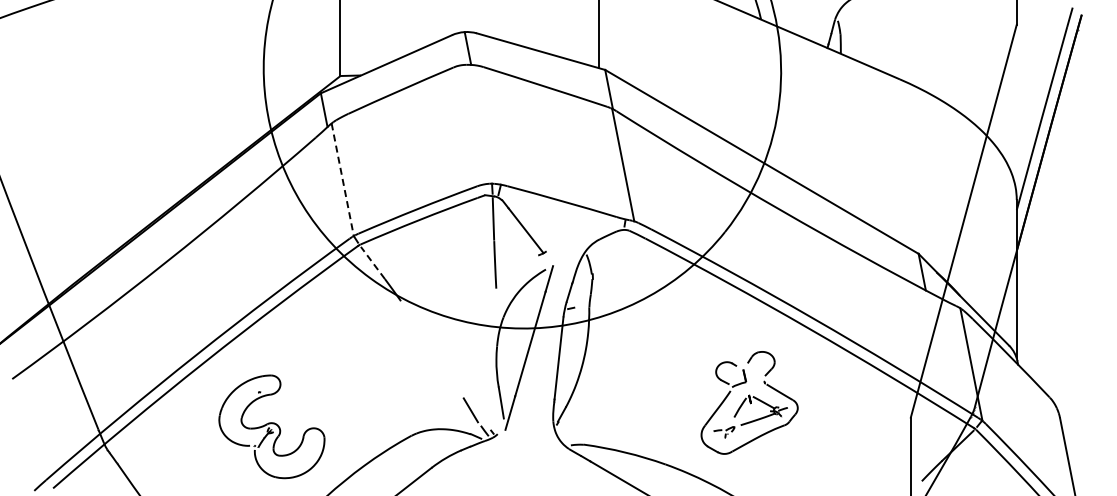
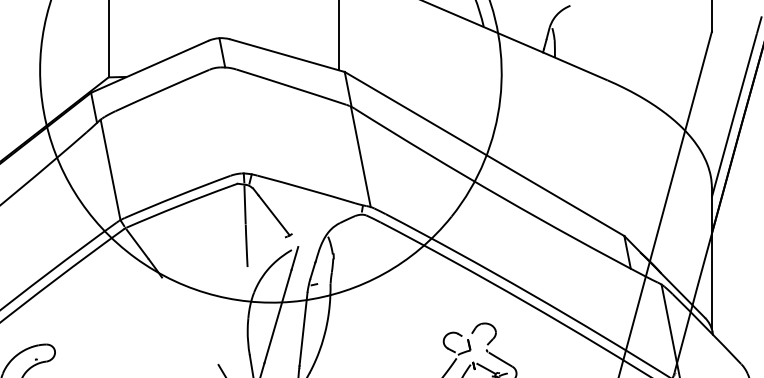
line: (342, 180) -> (110, 170), dashed -> solid
line: (372, 262) -> (137, 243), dashed -> solid

